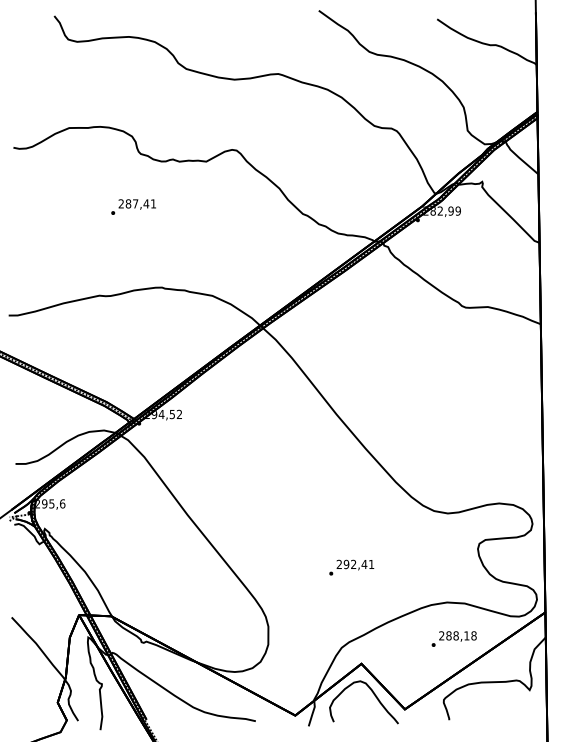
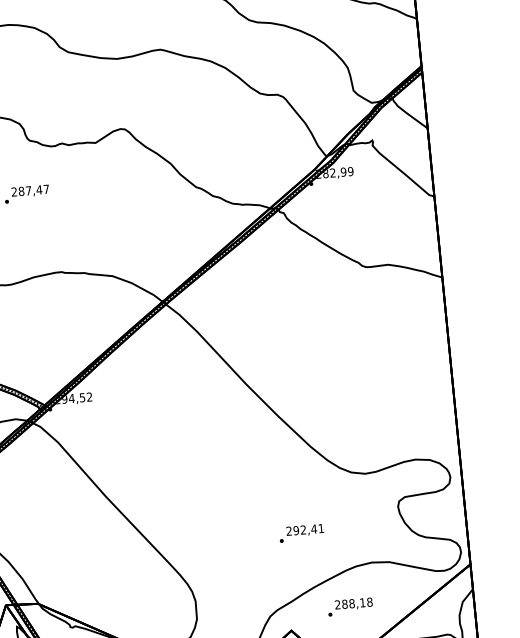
text: (153, 203) -> (46, 188), 287,41 -> 287,47
text: (351, 567) -> (301, 533), moved
text: (453, 638) -> (349, 606), moved

